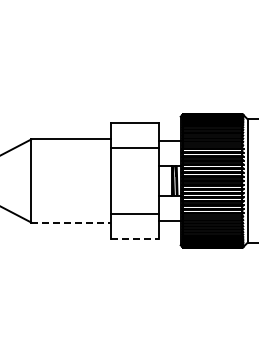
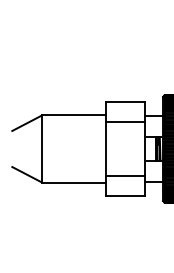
line: (70, 222) -> (73, 182), dashed -> solid
line: (135, 238) -> (126, 195), dashed -> solid

